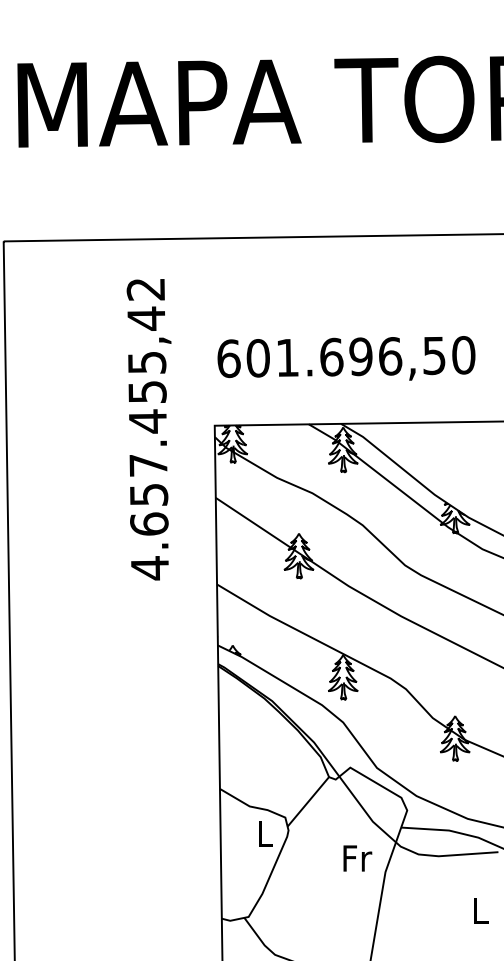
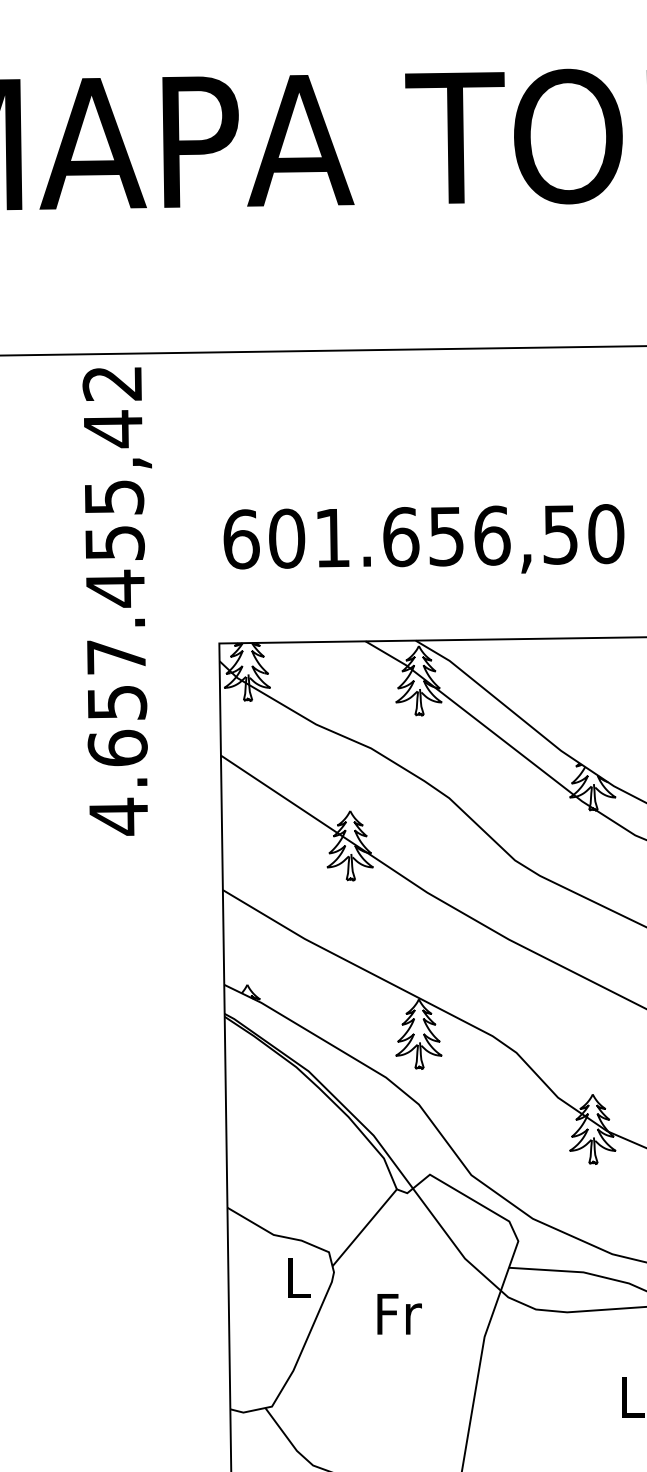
text: (360, 356) -> (445, 535), 601.696,50 -> 601.656,50
text: (148, 429) -> (116, 601), moved
text: (357, 858) -> (399, 1314), moved

